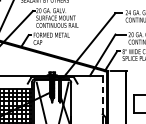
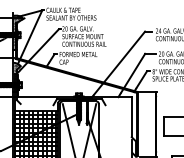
line: (102, 94) -> (131, 116), dashed -> solid

